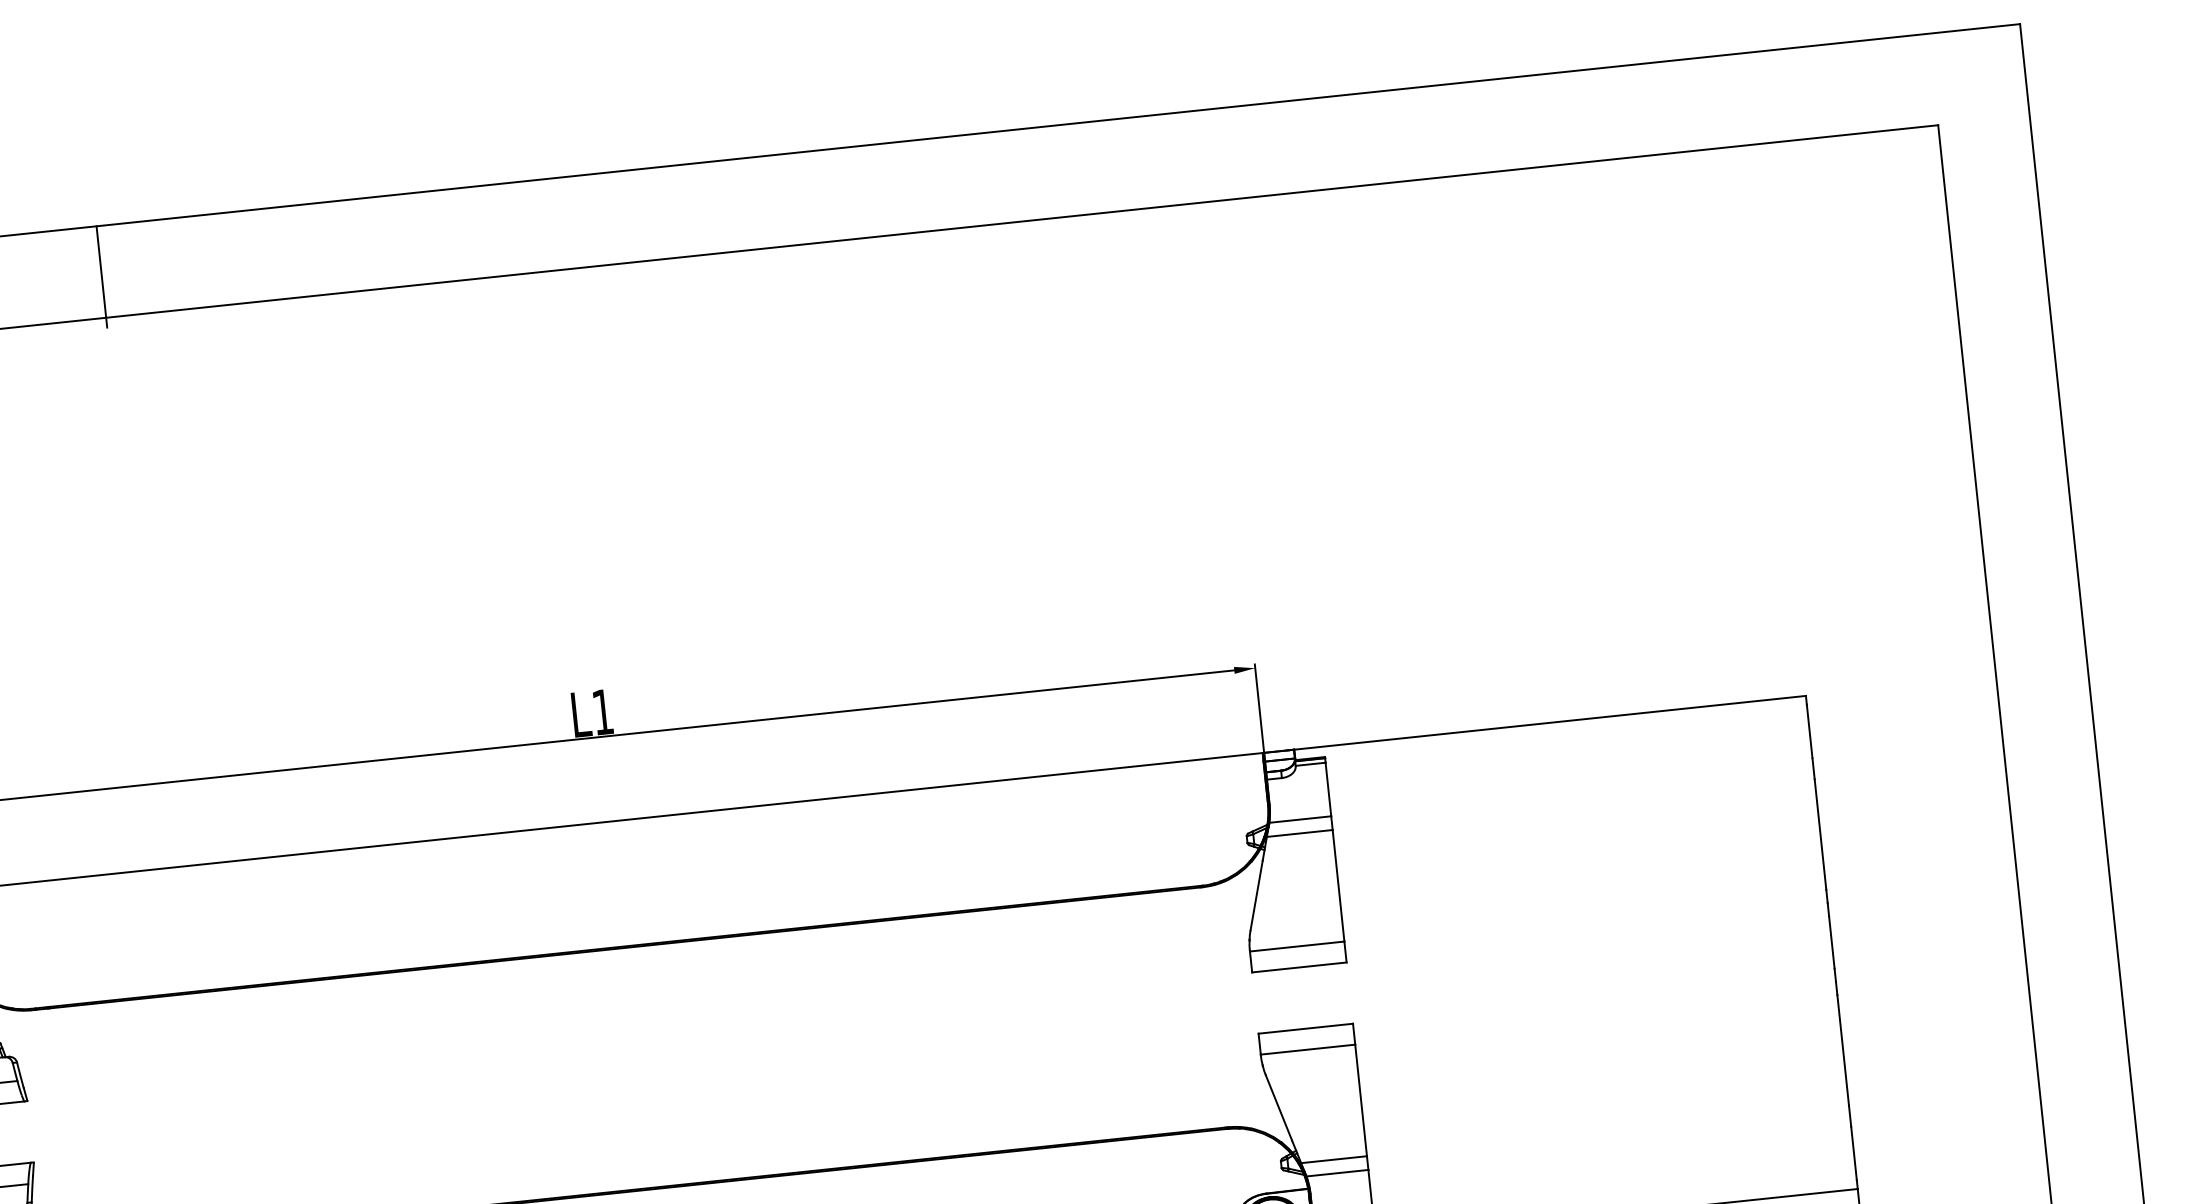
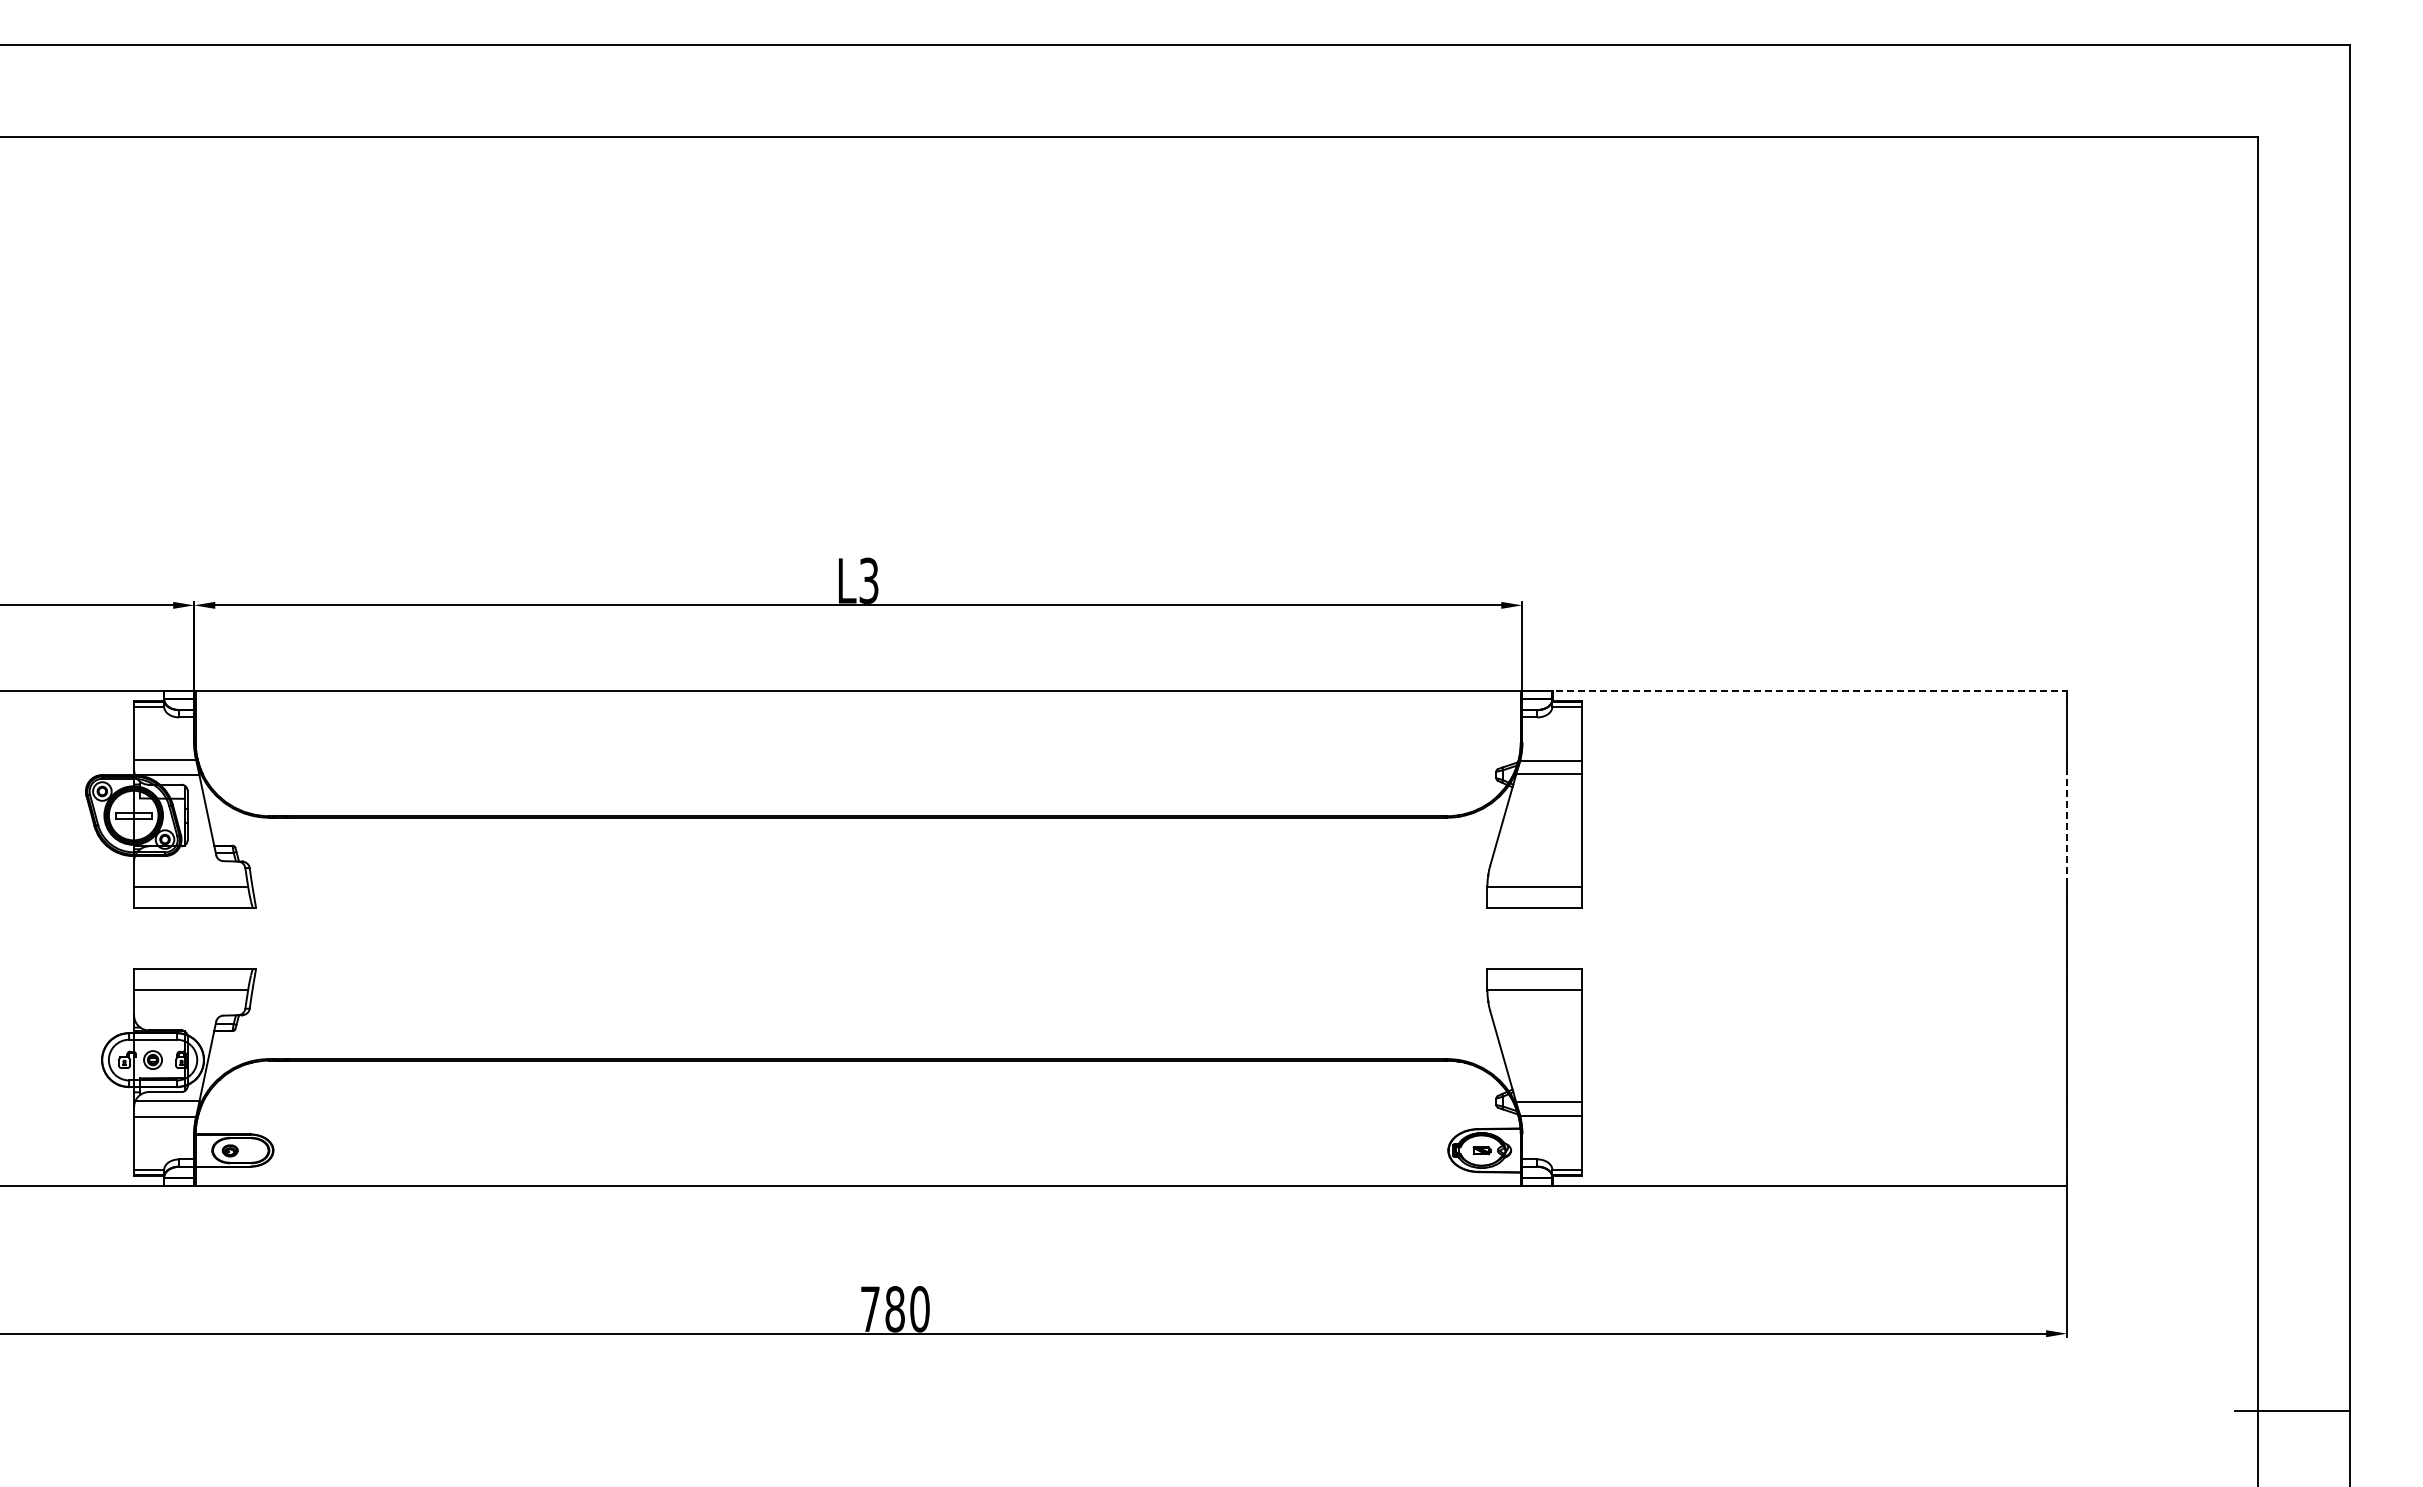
line: (102, 276) -> (416, 95), removed
text: (602, 711) -> (868, 580), L1 -> L3
line: (1546, 723) -> (1806, 690), solid -> dashed
line: (1820, 834) -> (2067, 829), solid -> dashed

